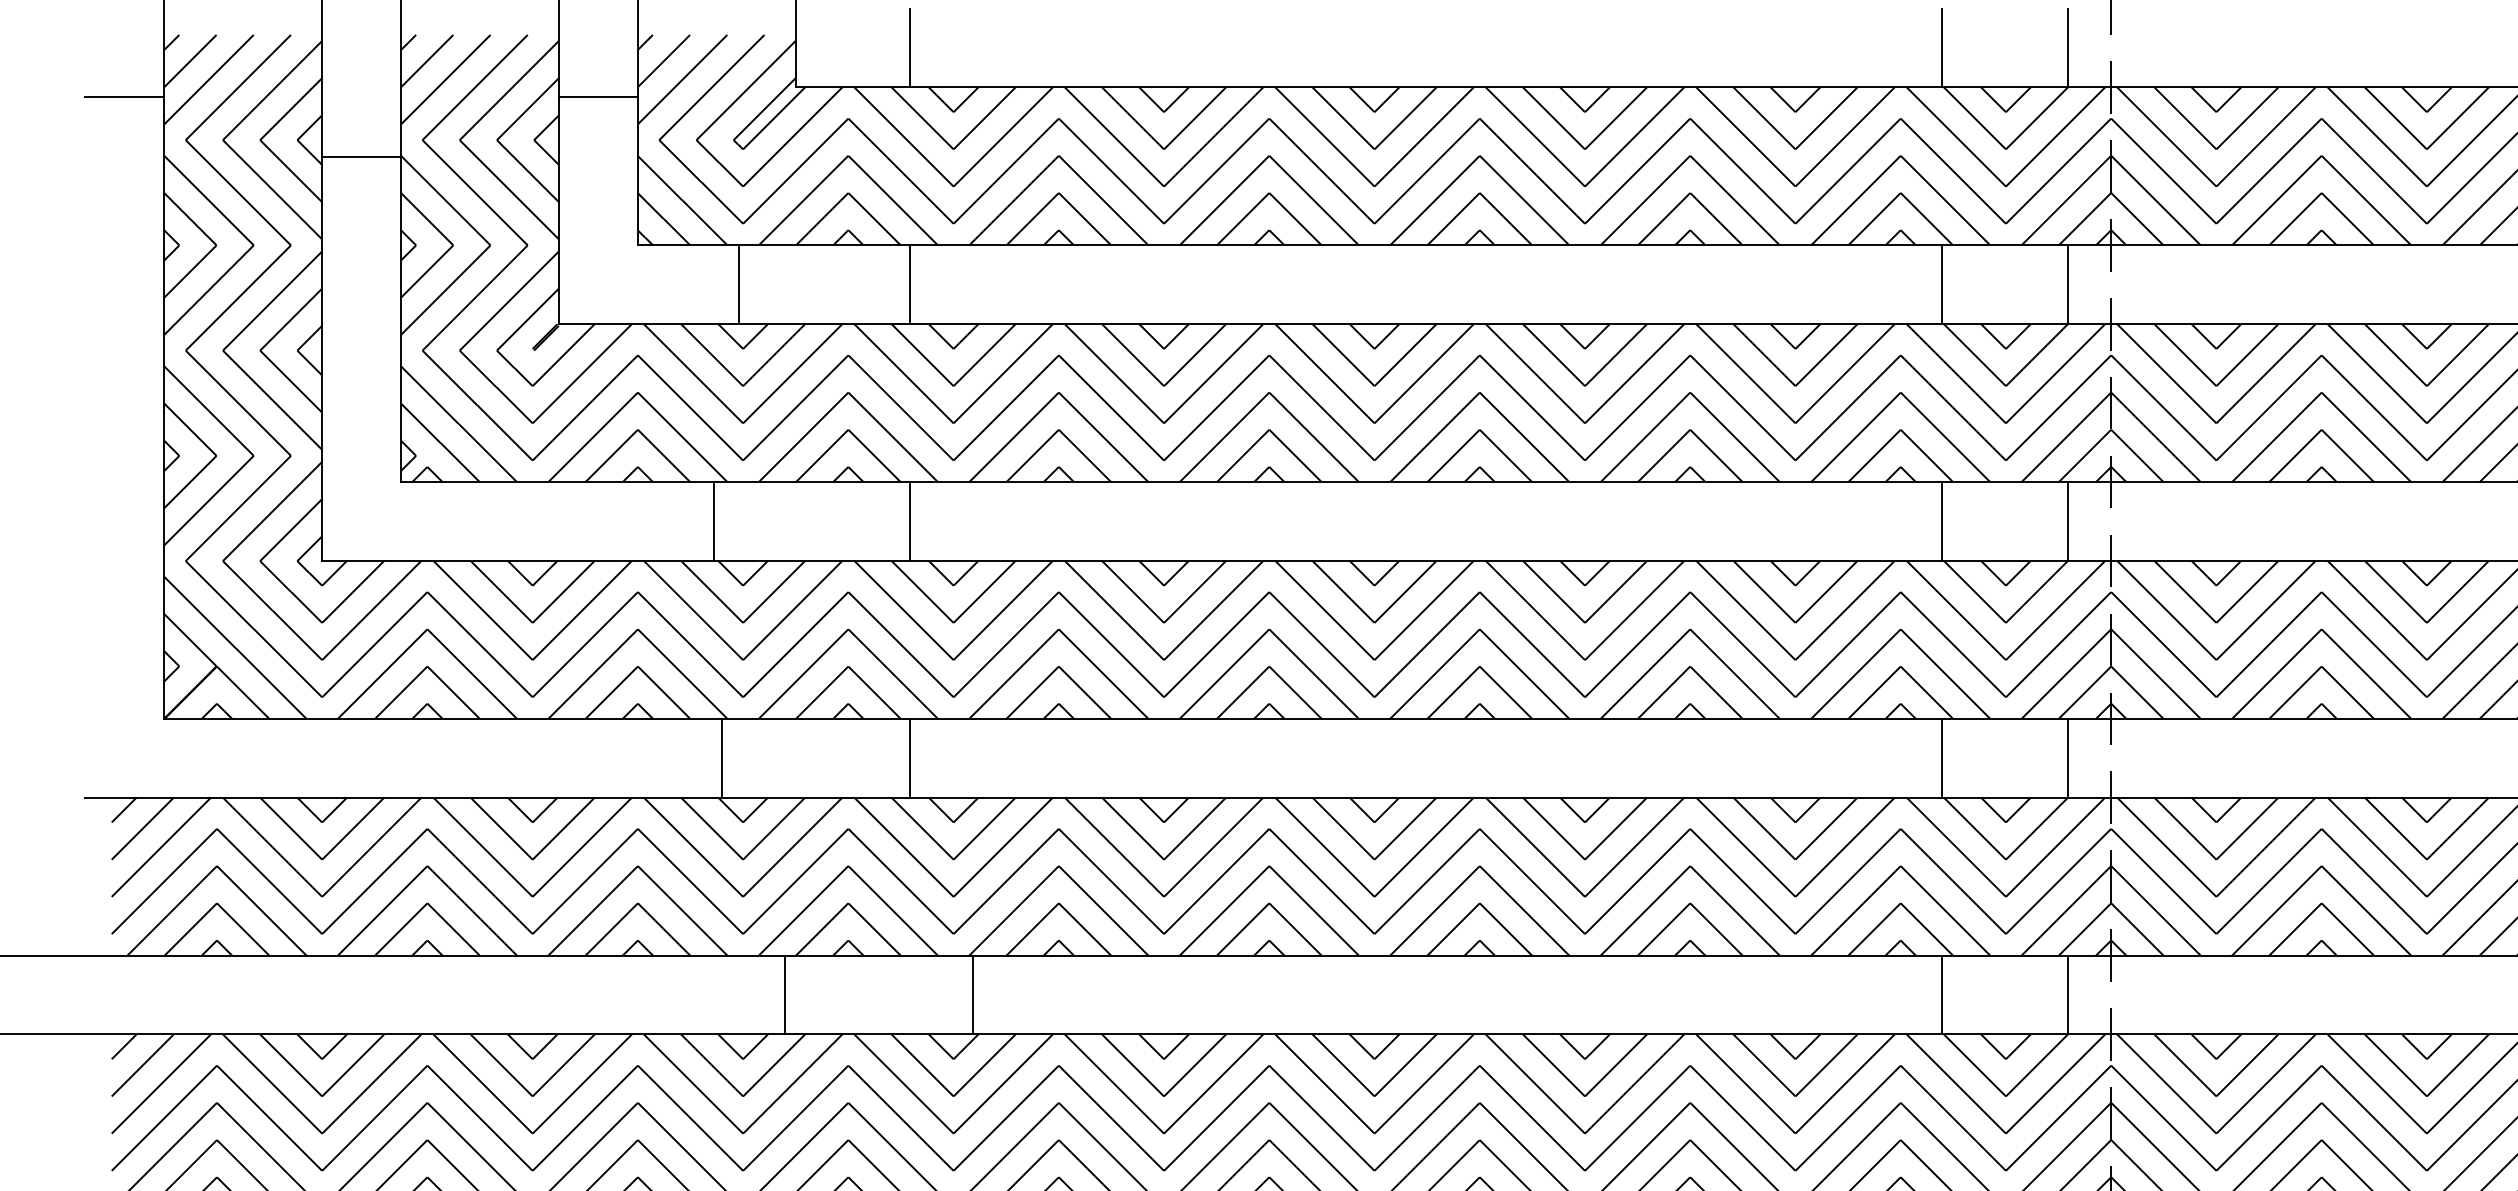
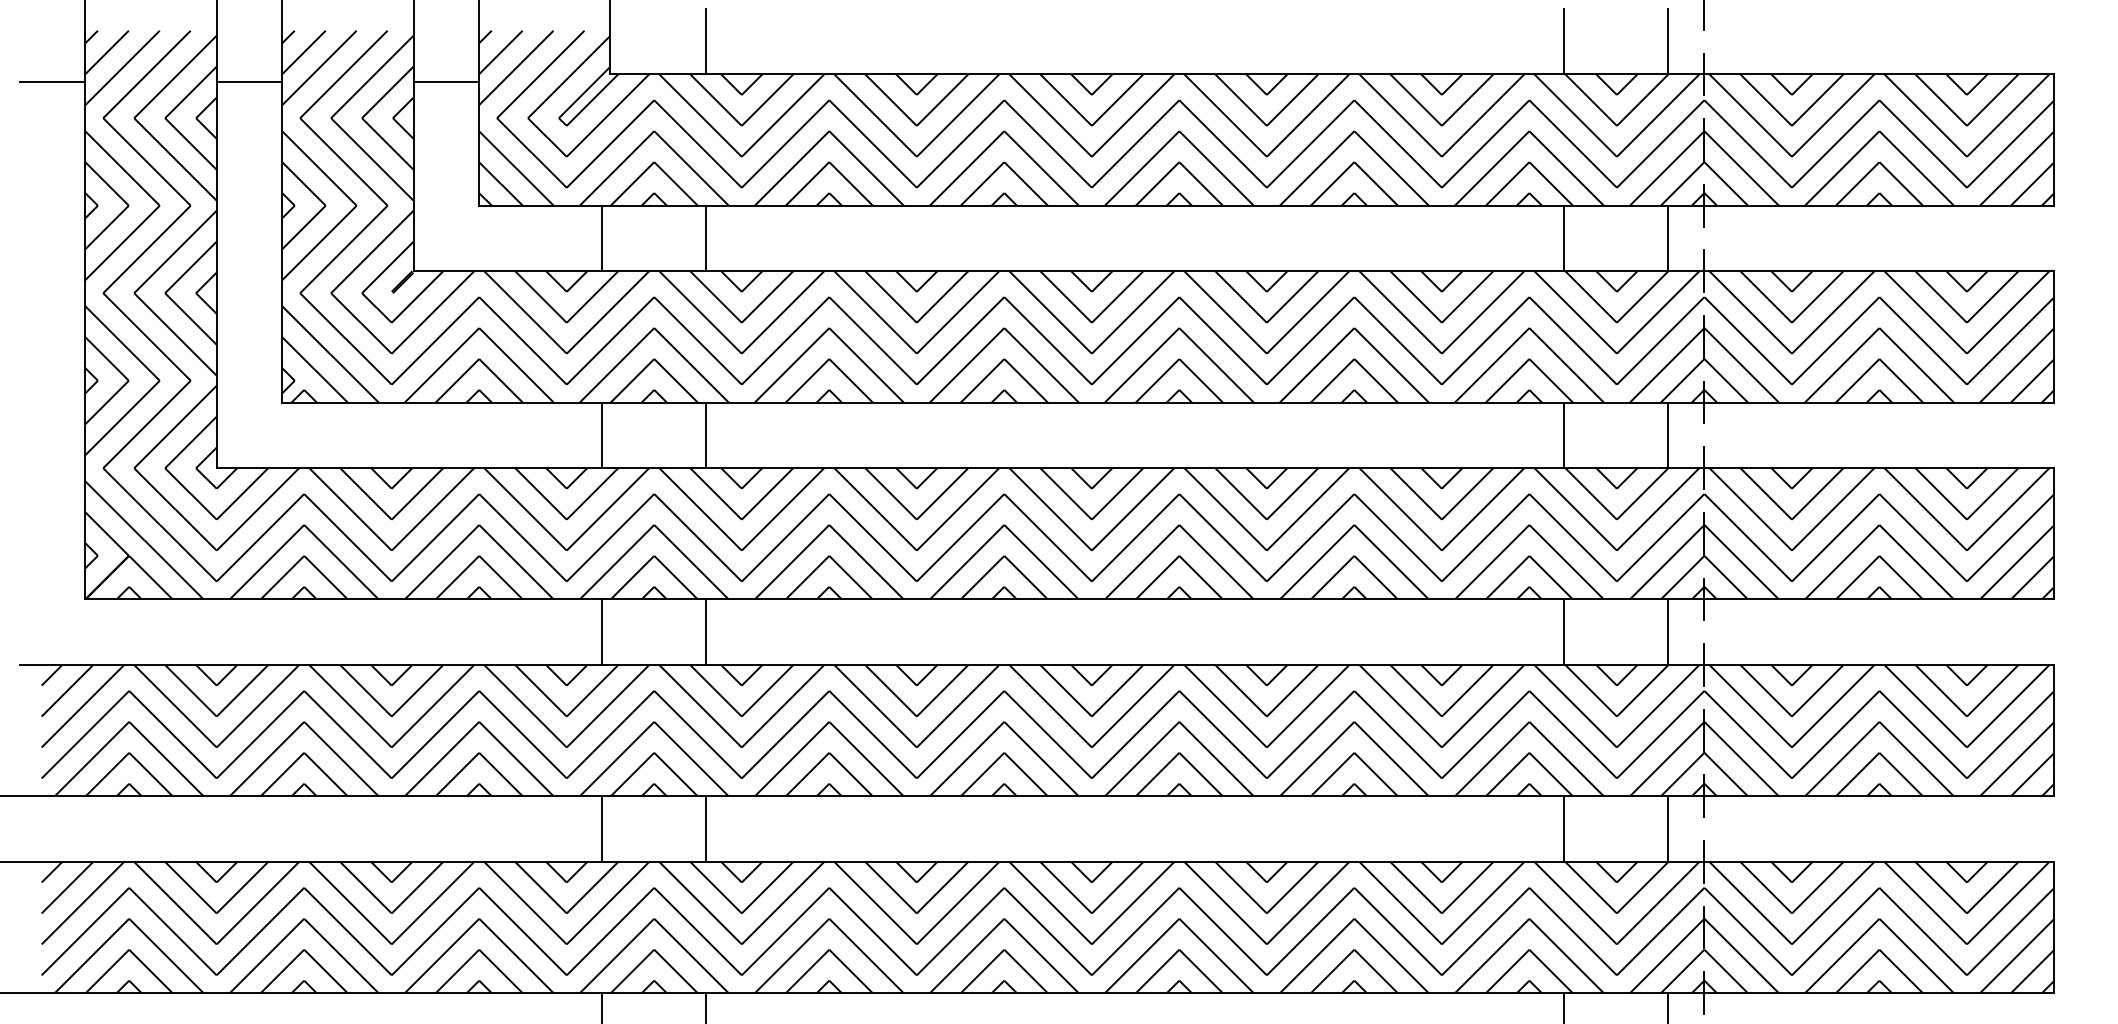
line: (361, 157) -> (249, 82), moved
line: (739, 284) -> (601, 238), moved
line: (713, 521) -> (601, 435), moved
line: (722, 758) -> (601, 632), moved
line: (972, 994) -> (705, 828), moved

